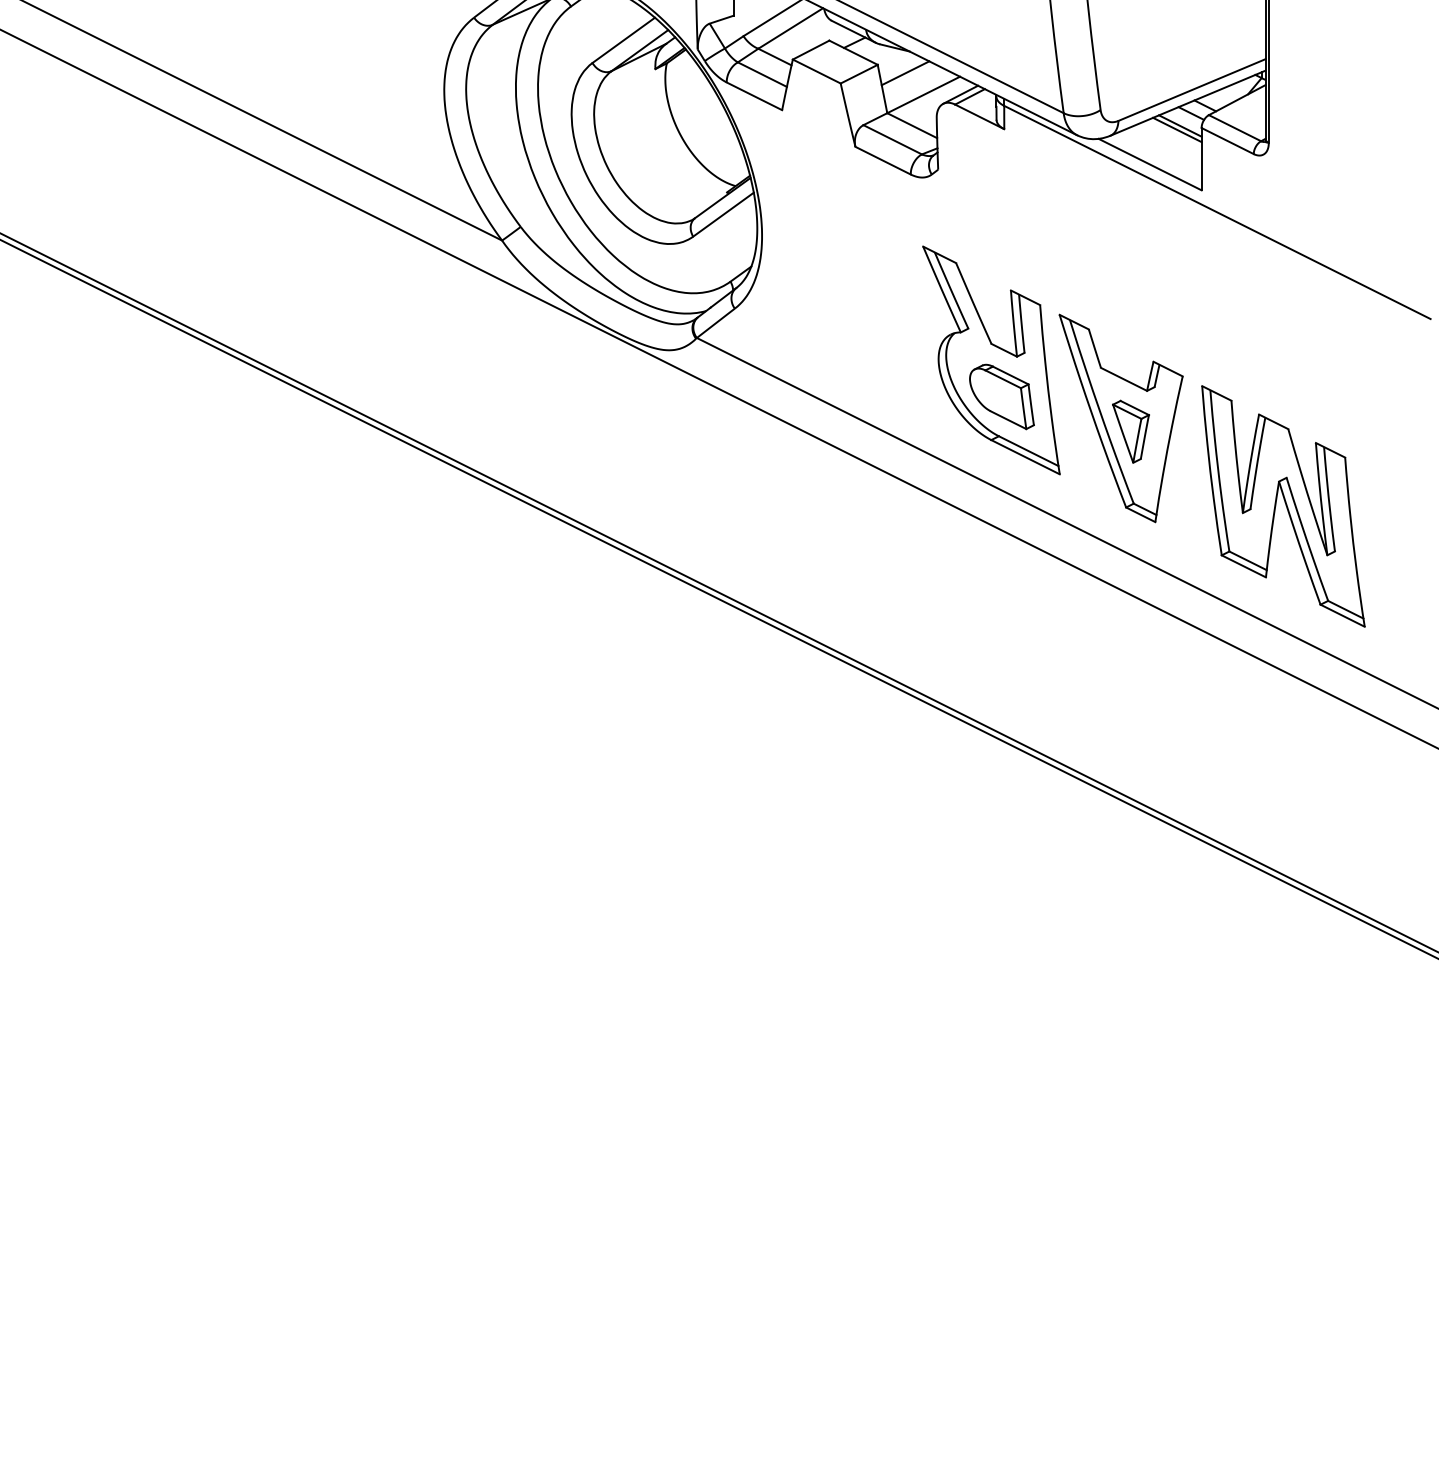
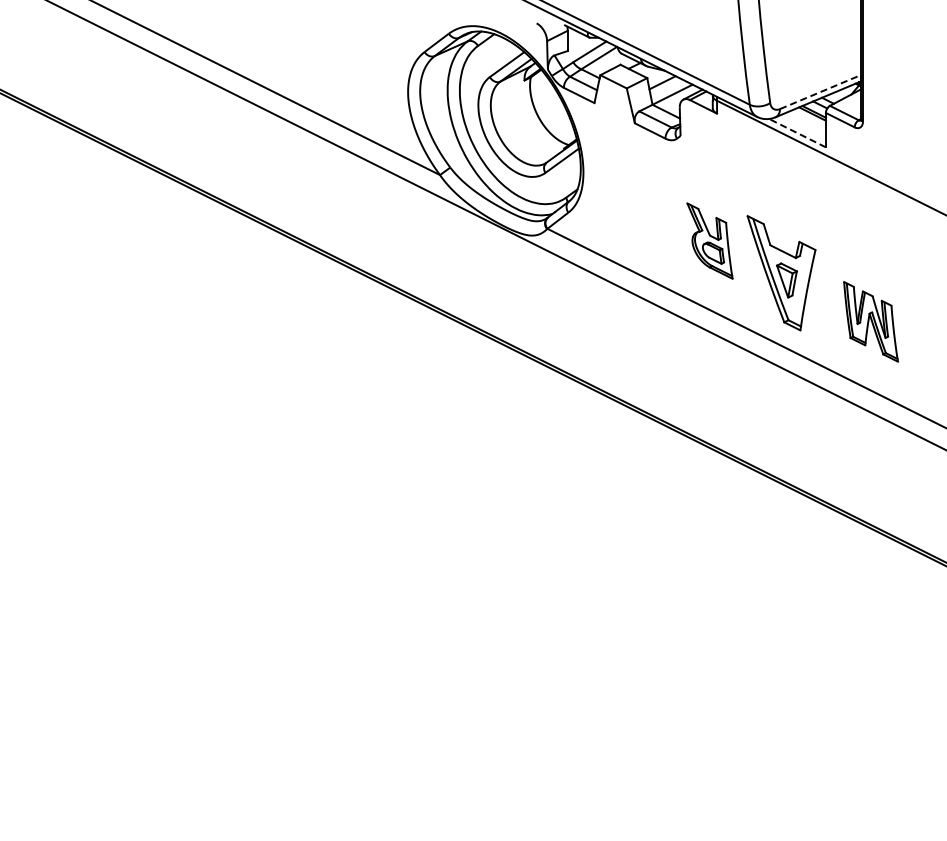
line: (1193, 89) -> (821, 91), solid -> dashed
line: (1150, 165) -> (797, 133), solid -> dashed
part: (990, 359) -> (709, 240), size x0.6
part: (1282, 505) -> (870, 321), size x0.6

